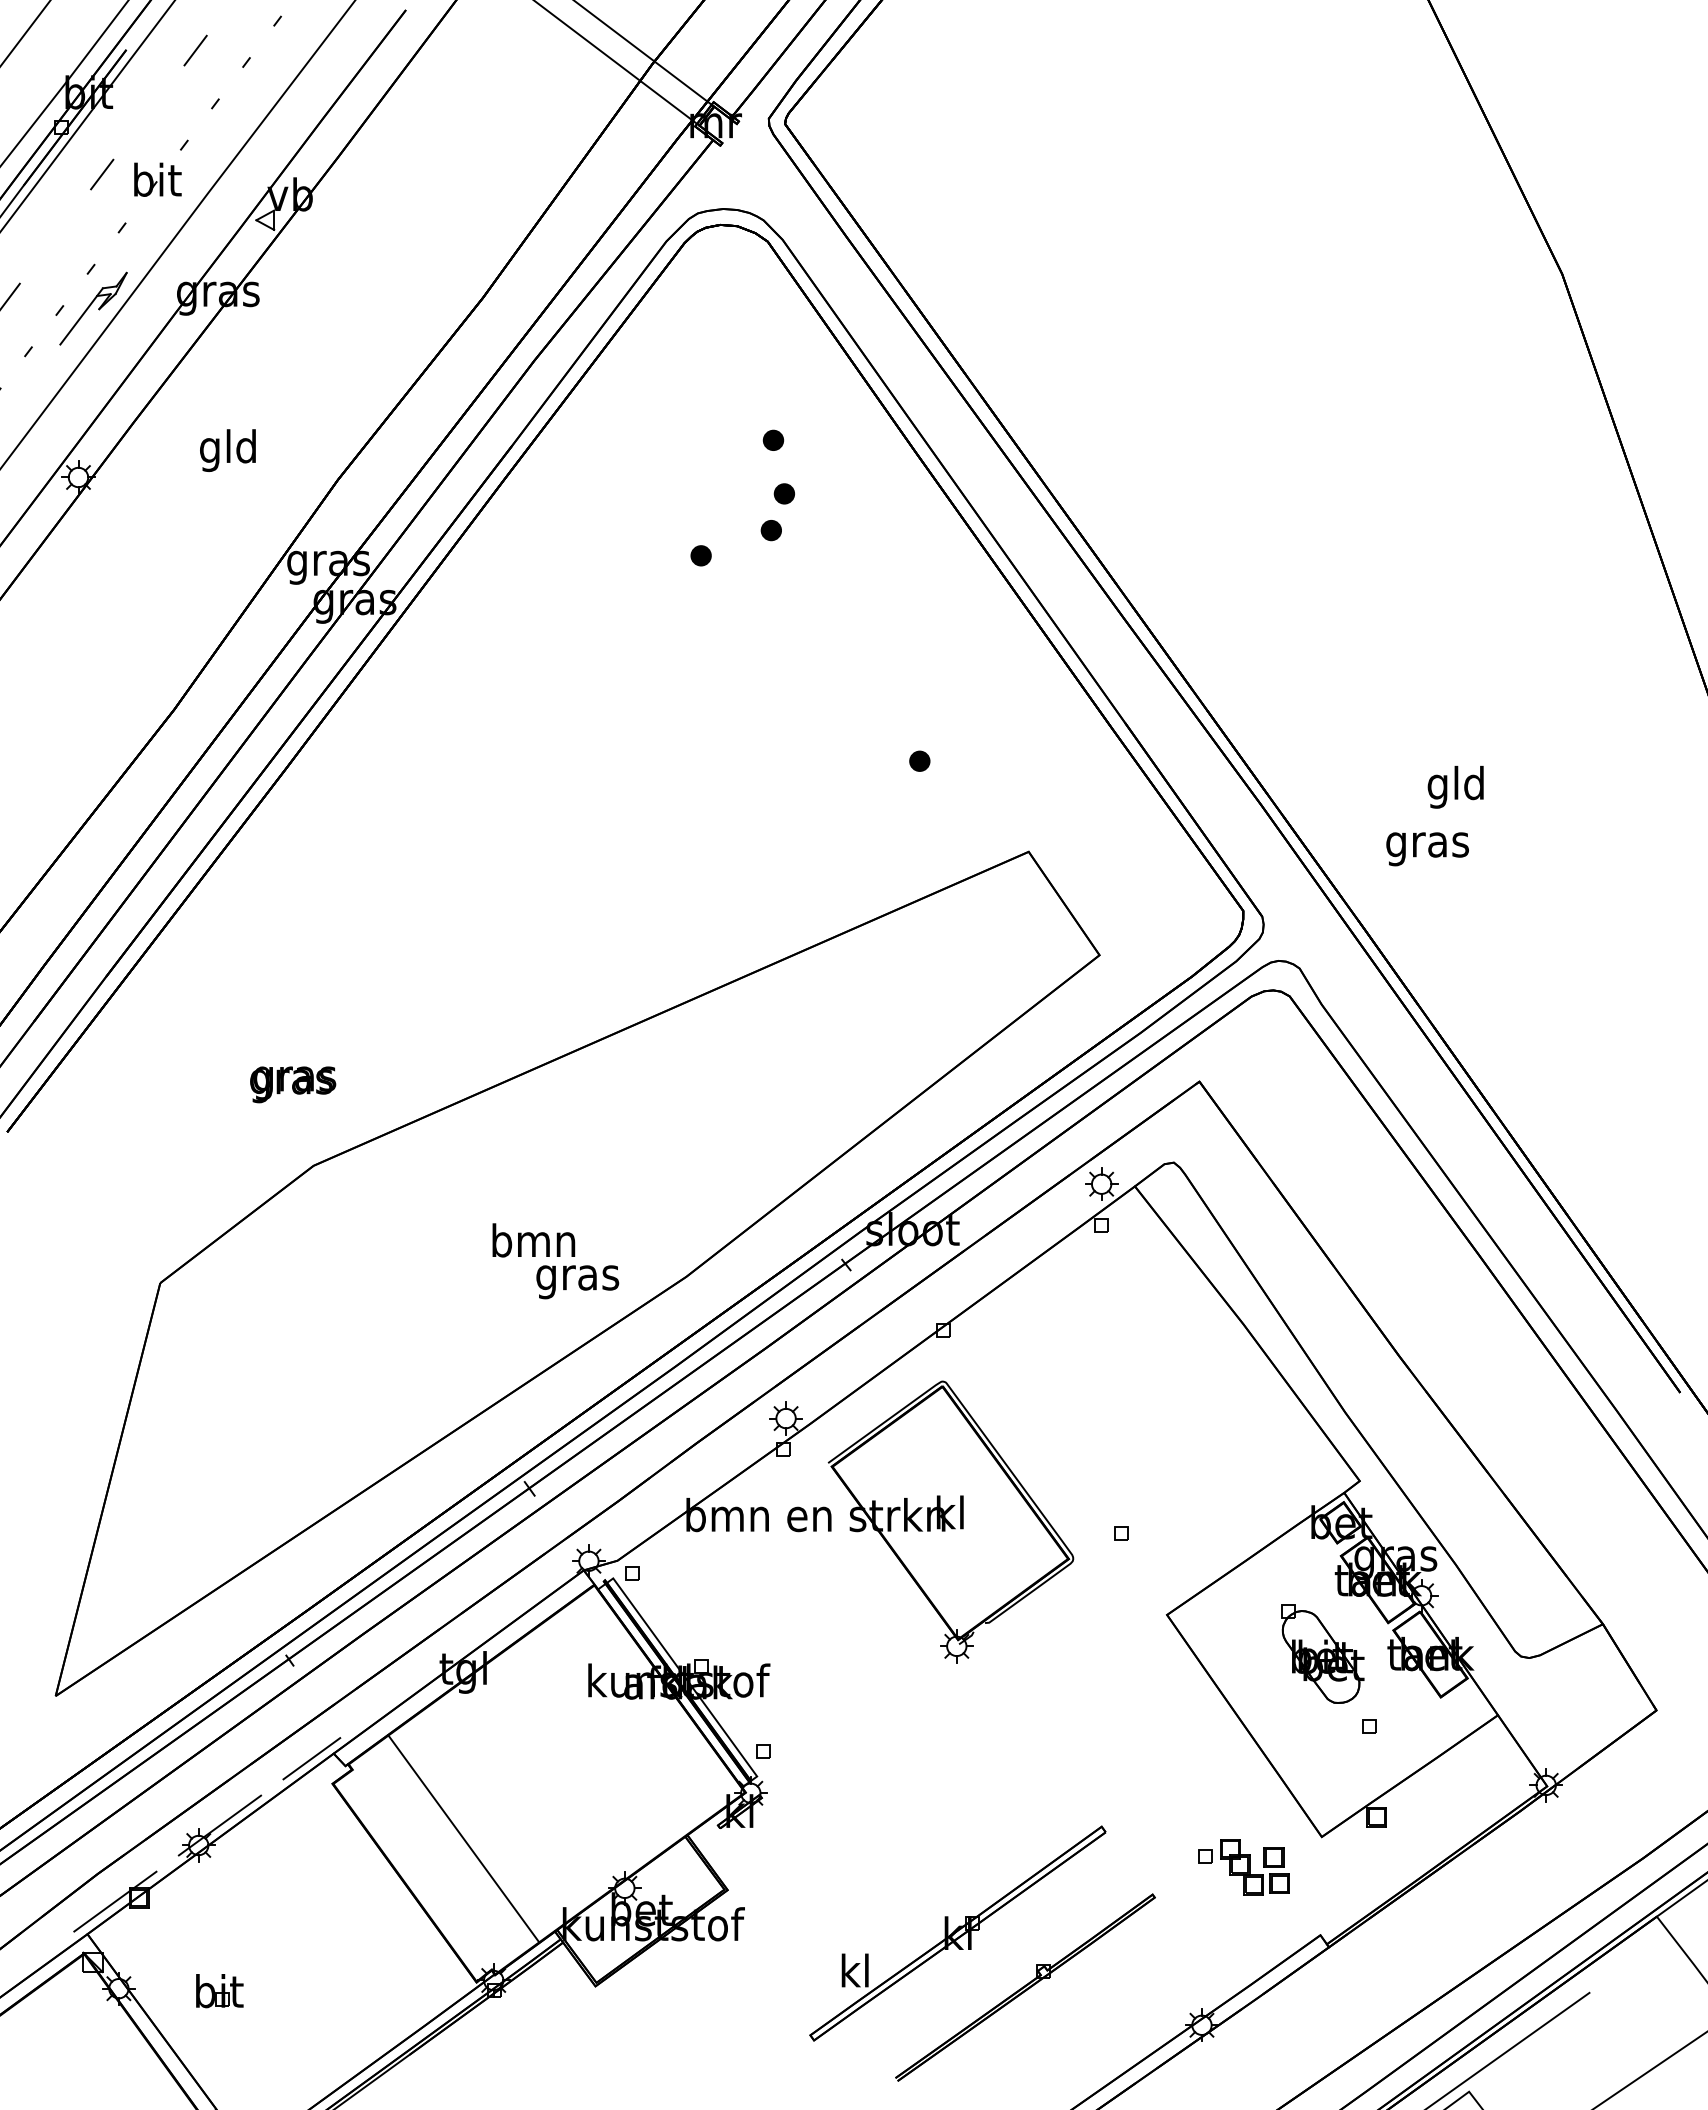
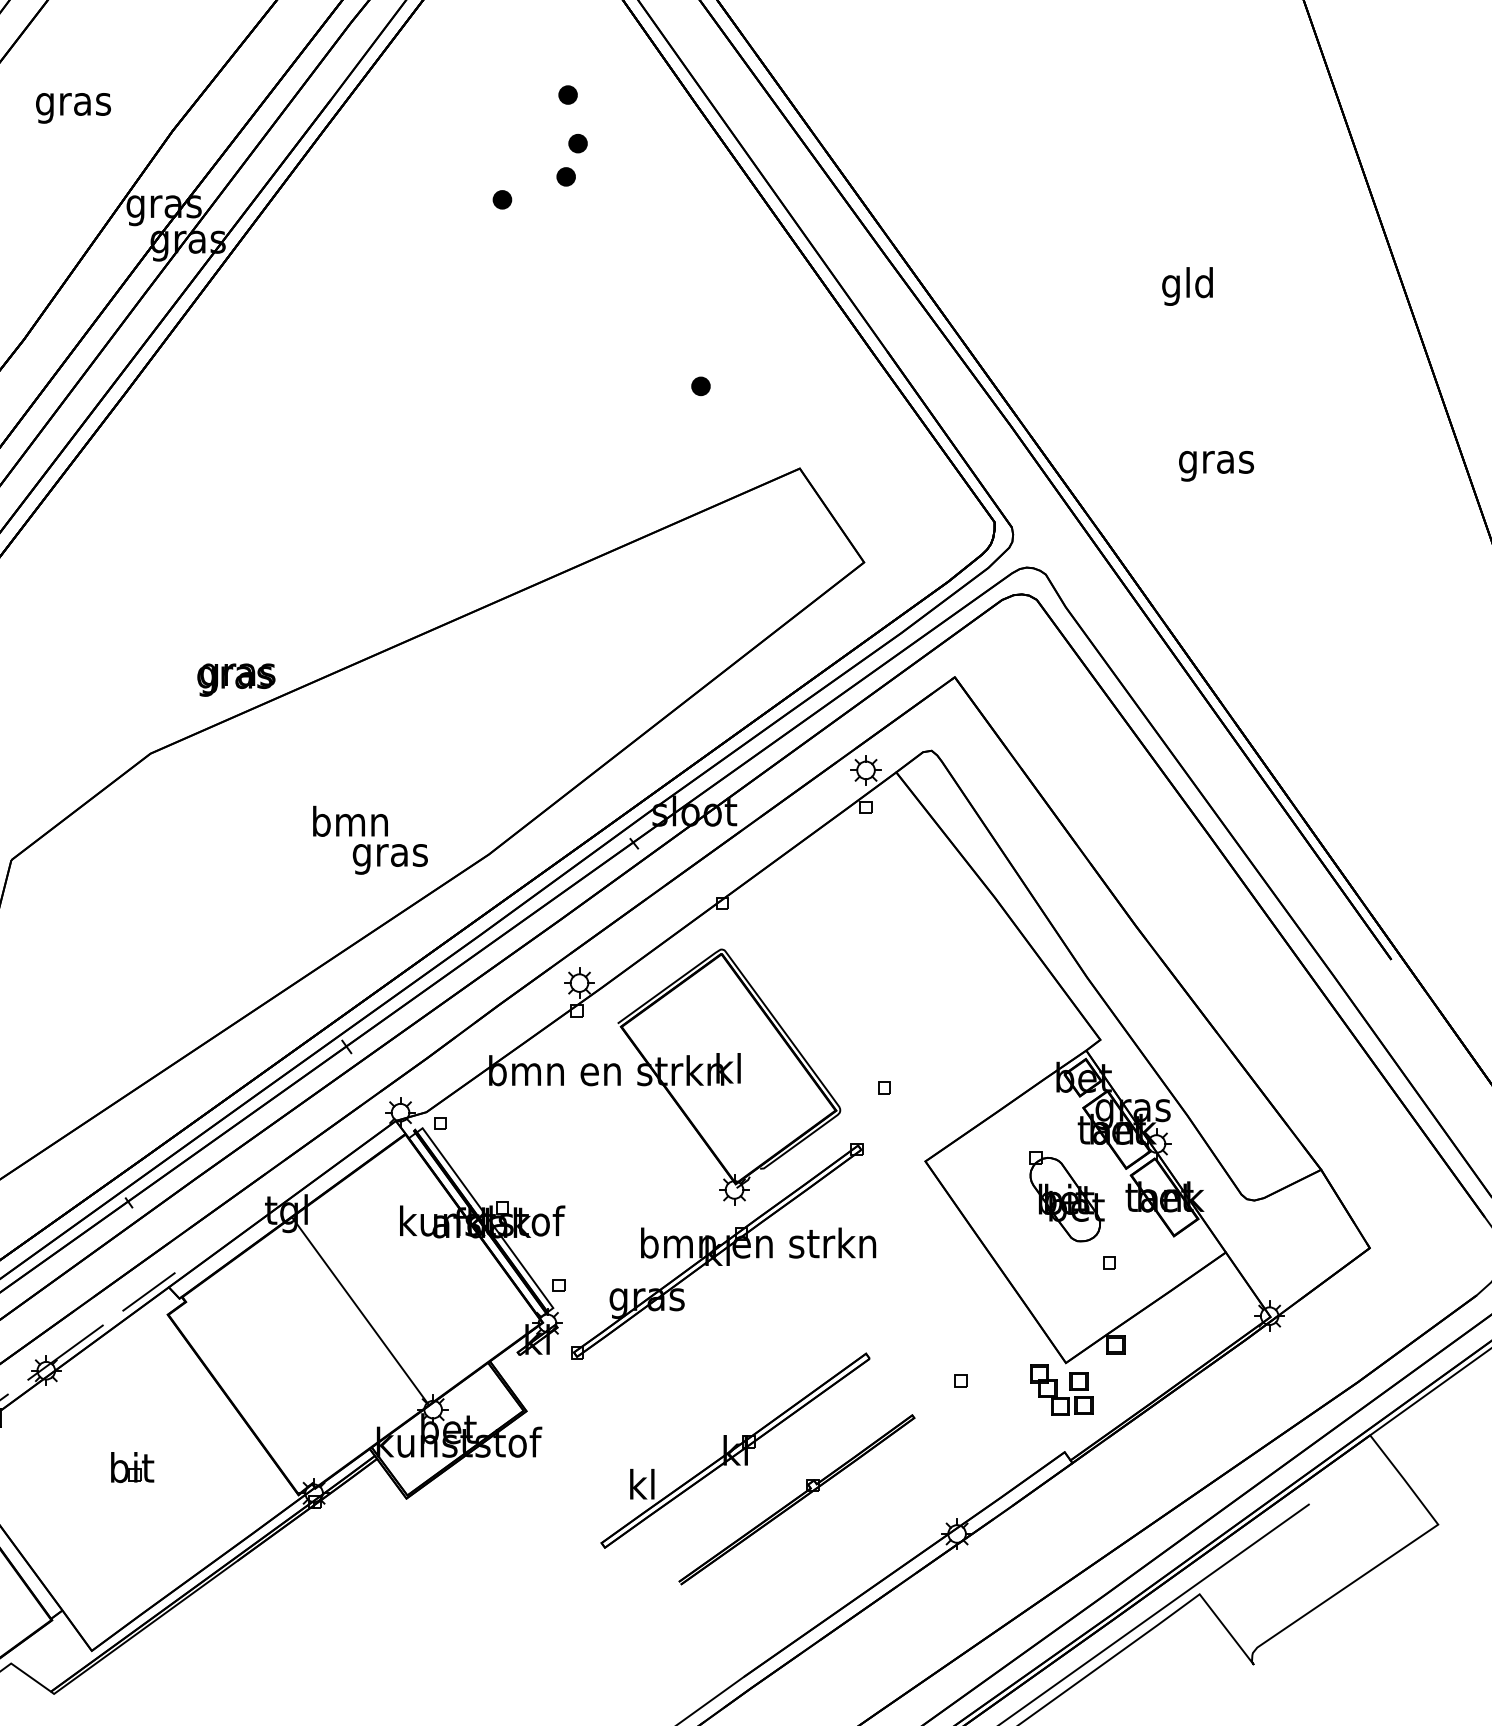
text: (228, 450) -> (73, 104), gld -> gras
text: (1455, 787) -> (1187, 286), moved
text: (1427, 849) -> (1216, 466), moved
text: (293, 1084) -> (236, 679), moved
part: (944, 1713) -> (723, 1250), added
line: (463, 1838) -> (360, 1310), moved
part: (1254, 1867) -> (1061, 1390), moved
part: (219, 1991) -> (132, 1467), moved

